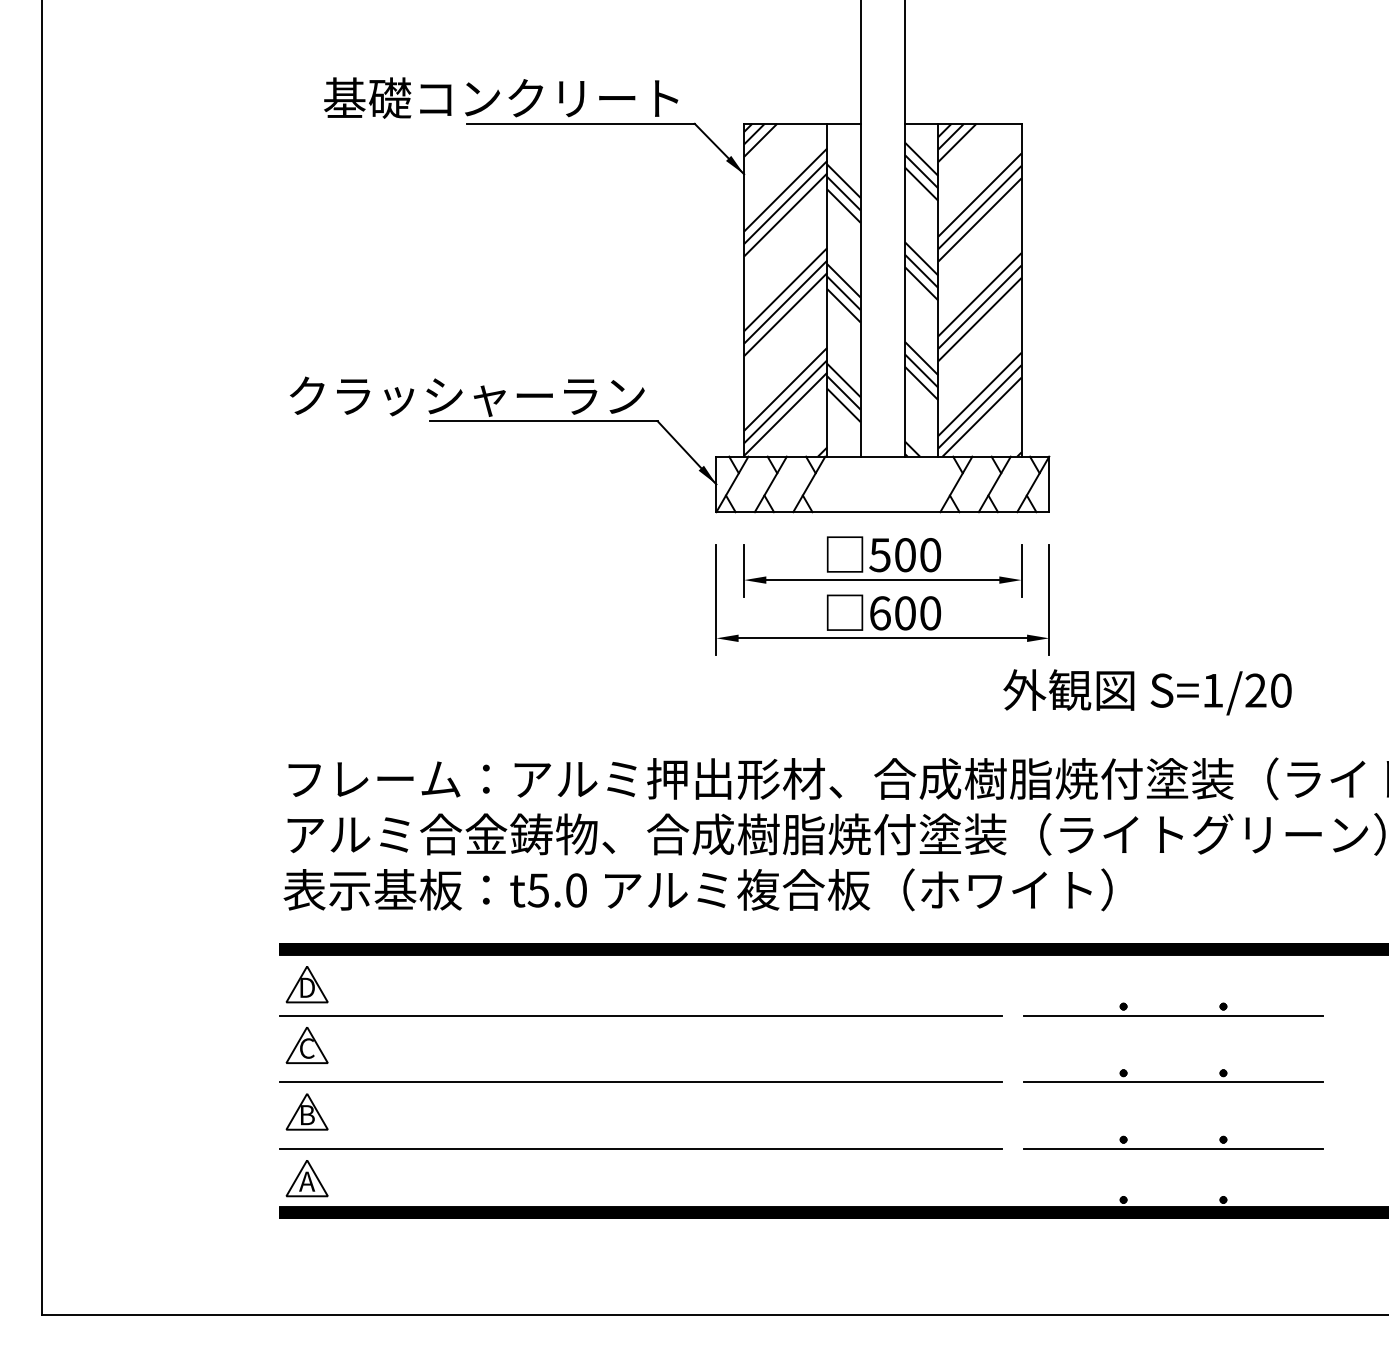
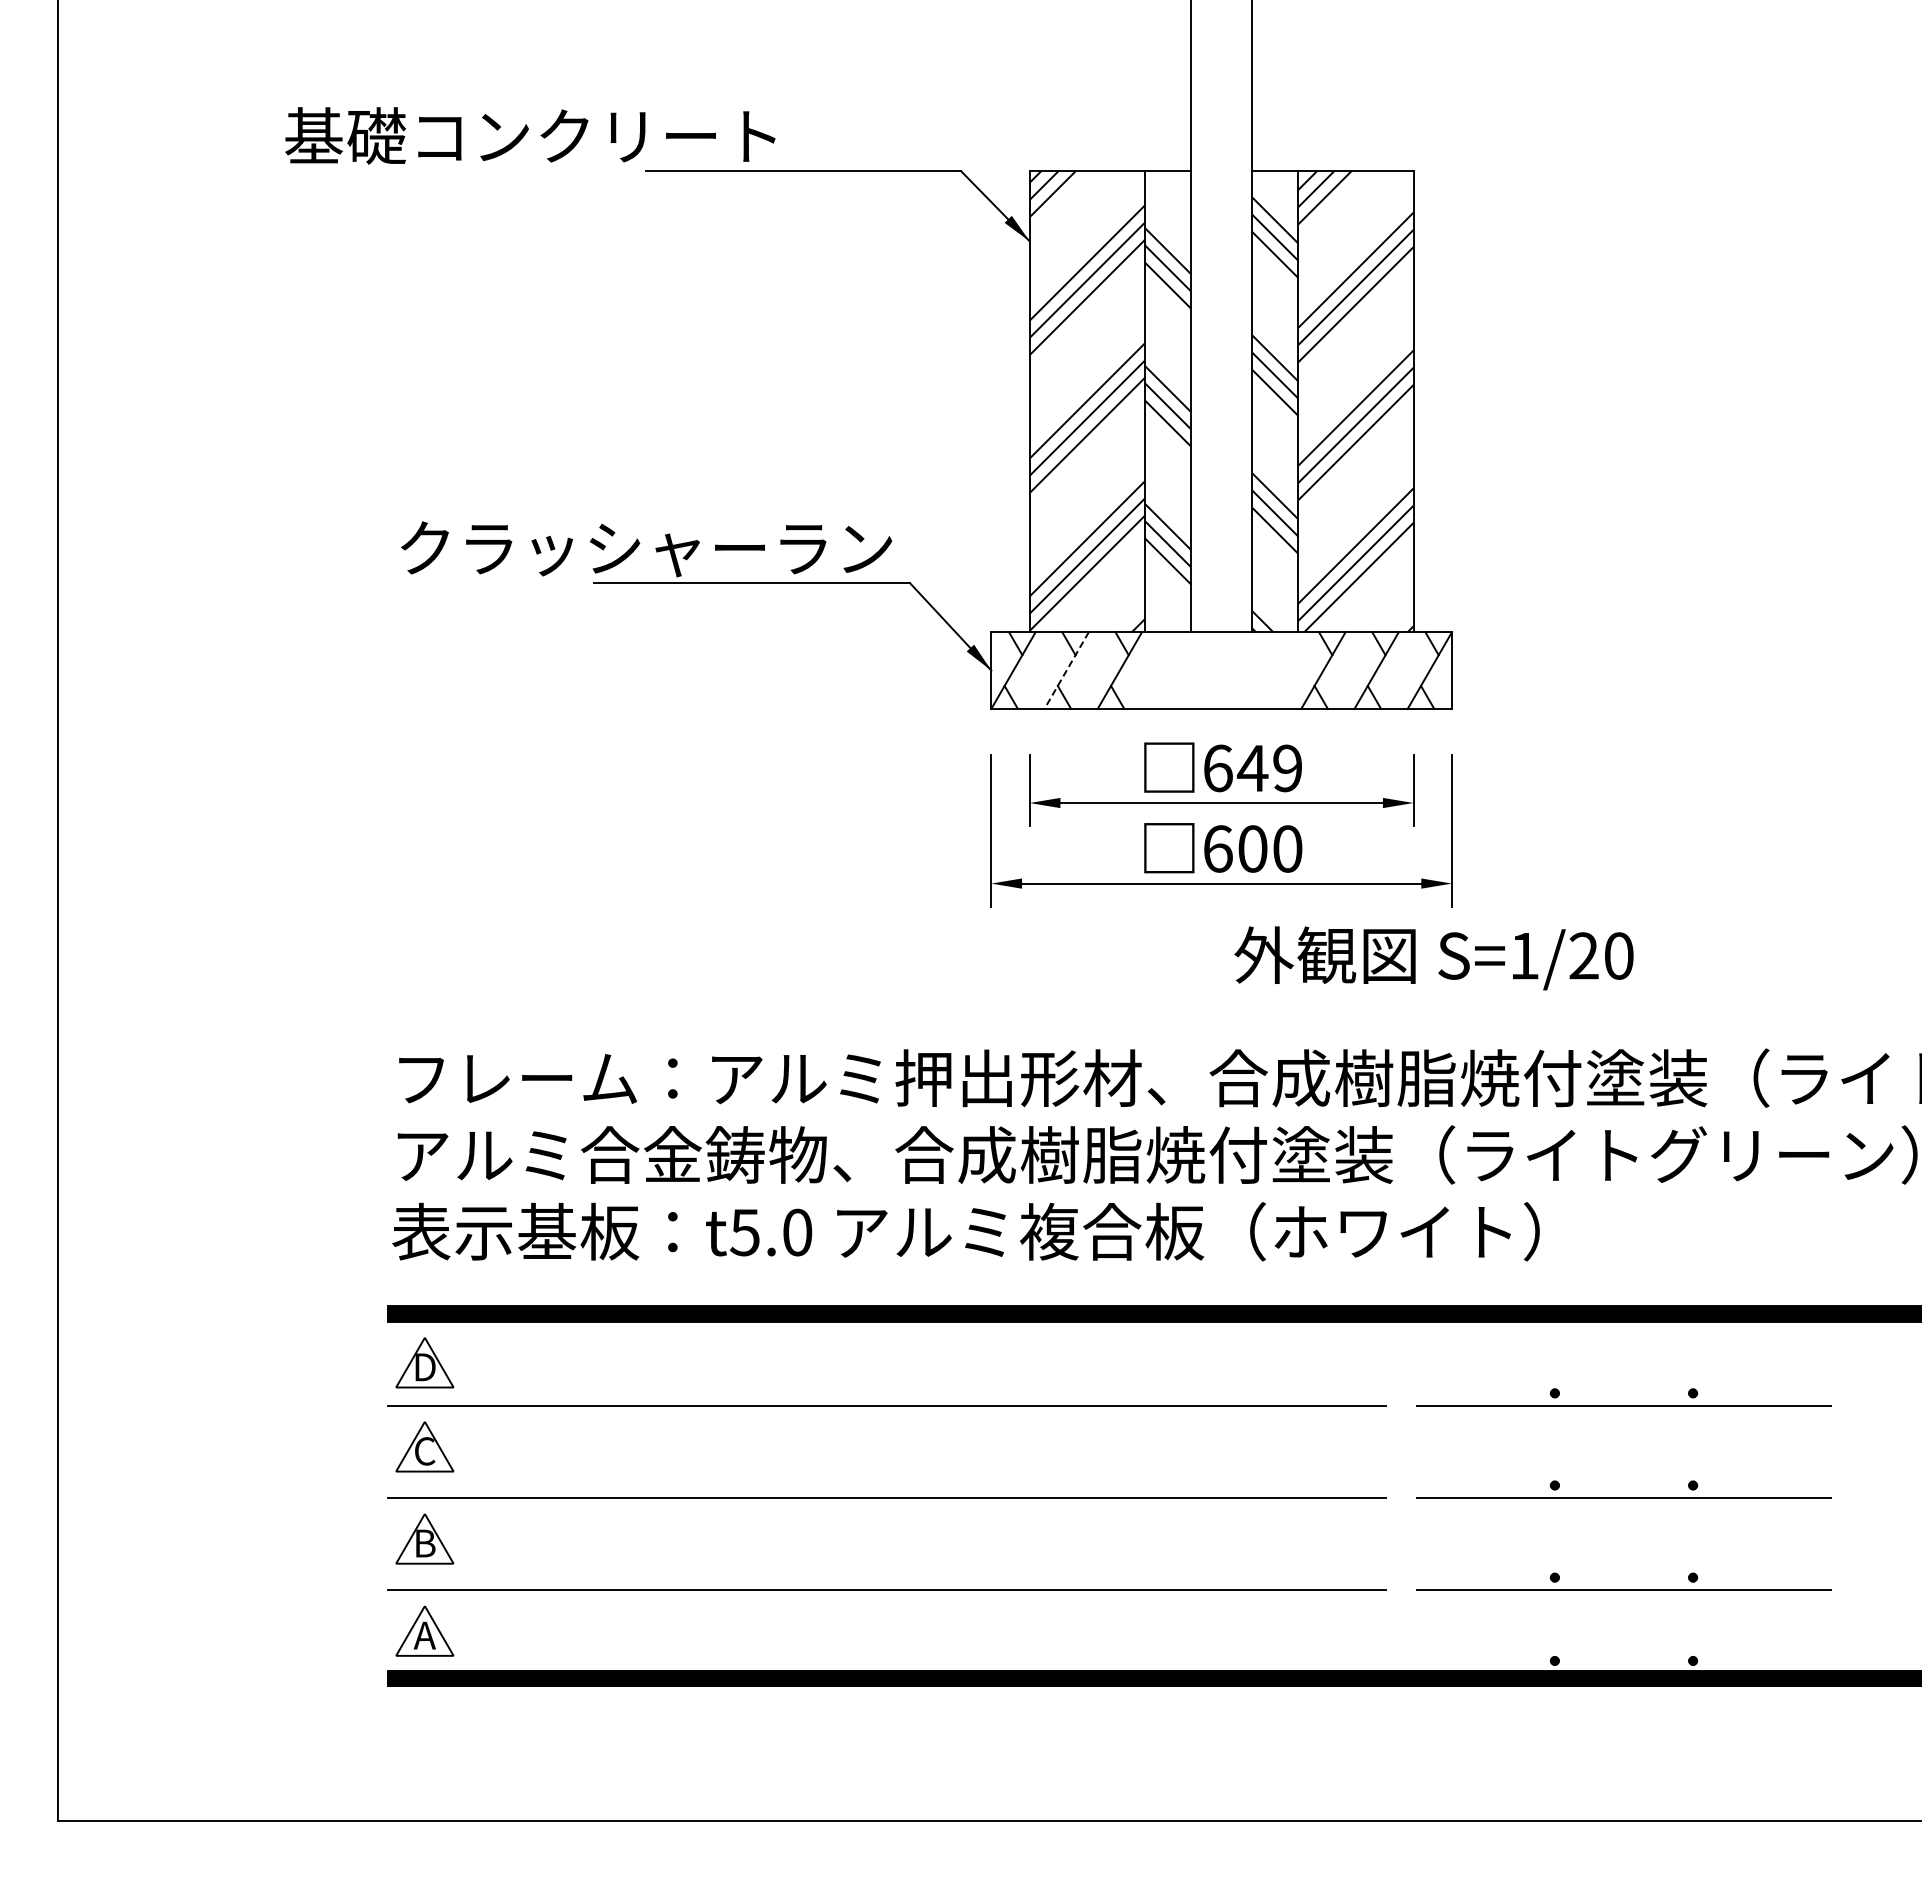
text: (501, 97) -> (530, 135), moved
line: (770, 485) -> (1066, 671), solid -> dashed
text: (905, 555) -> (1252, 768), 500 -> 649
text: (1147, 692) -> (1433, 958), moved

